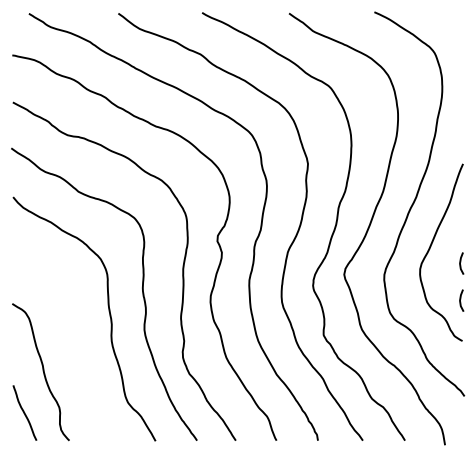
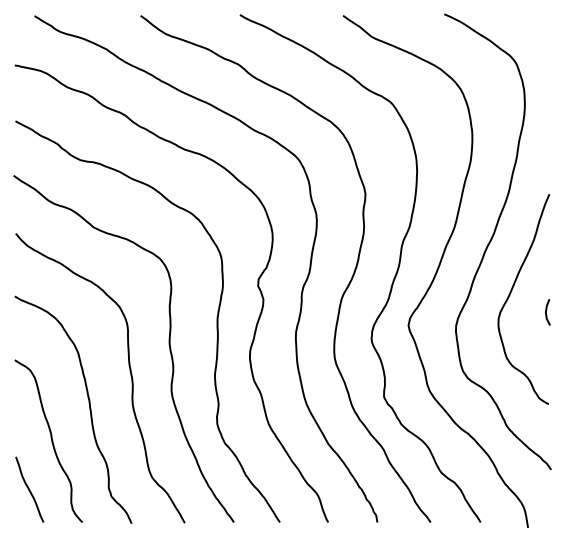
curve: (460, 300) -> (546, 356), removed
curve: (75, 345) -> (89, 409), added

